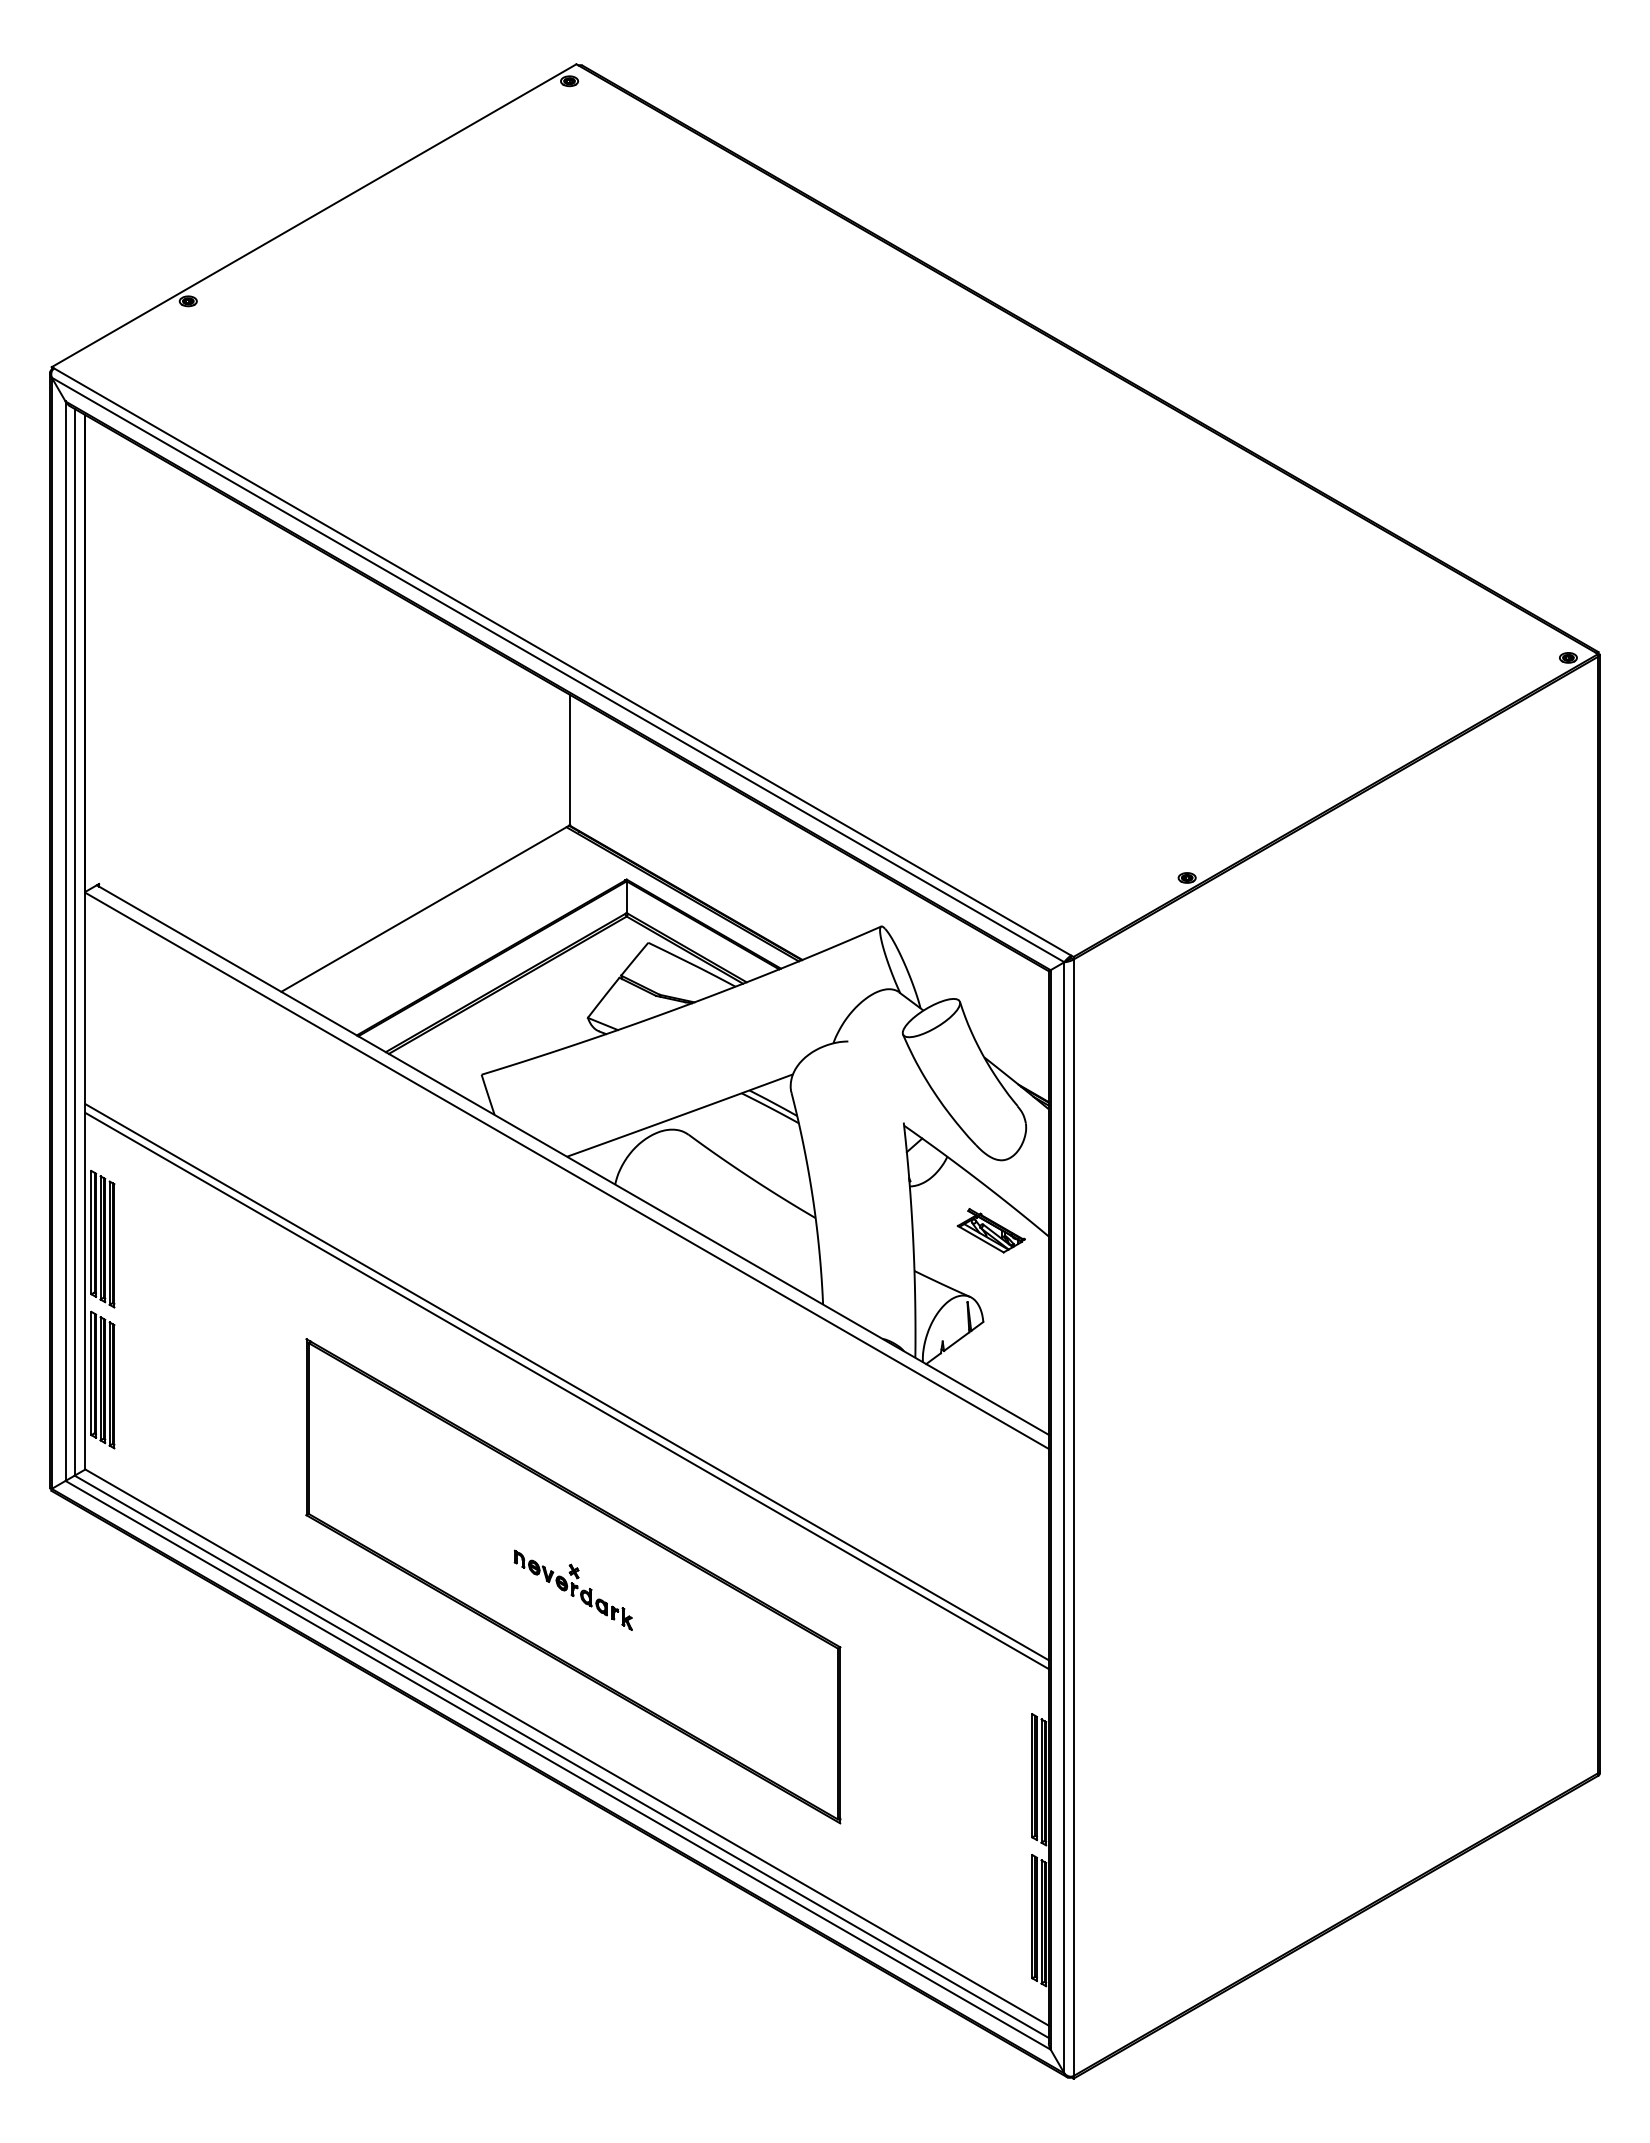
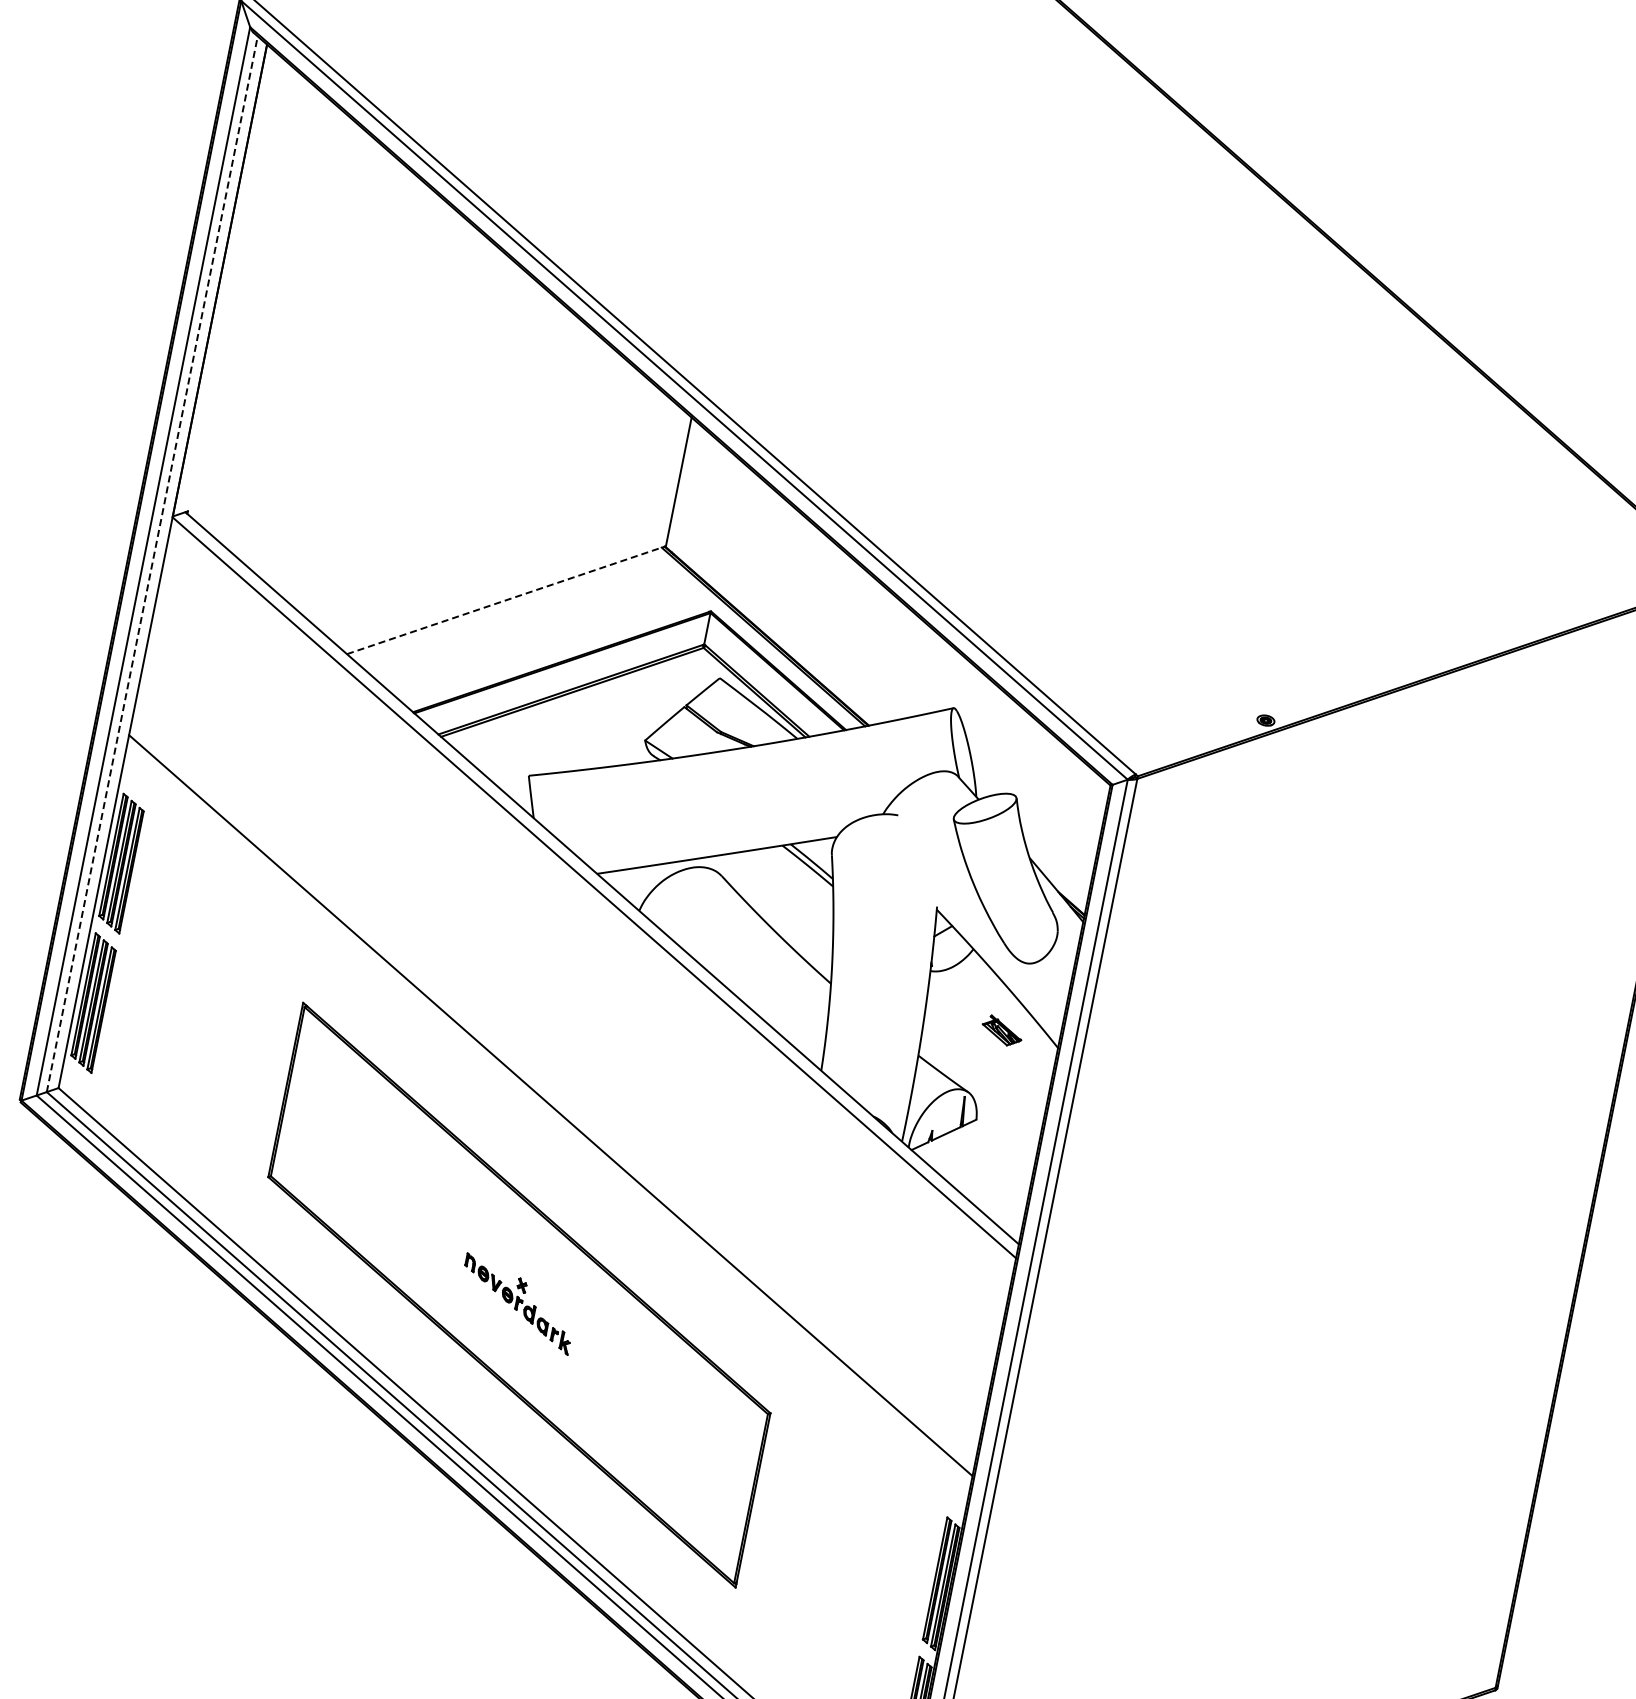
line: (425, 908) -> (506, 600), solid -> dashed
line: (74, 941) -> (152, 563), solid -> dashed
part: (990, 1230) -> (1001, 1030), size x0.6
line: (566, 1382) -> (551, 1097), removed

